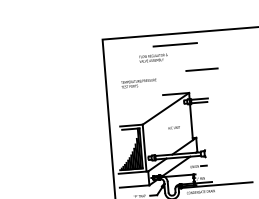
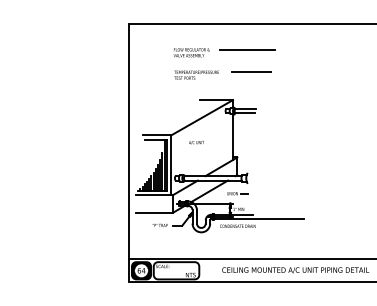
line: (175, 44) -> (247, 49), moved
text: (138, 83) -> (196, 74), moved
text: (174, 127) -> (196, 142), moved

